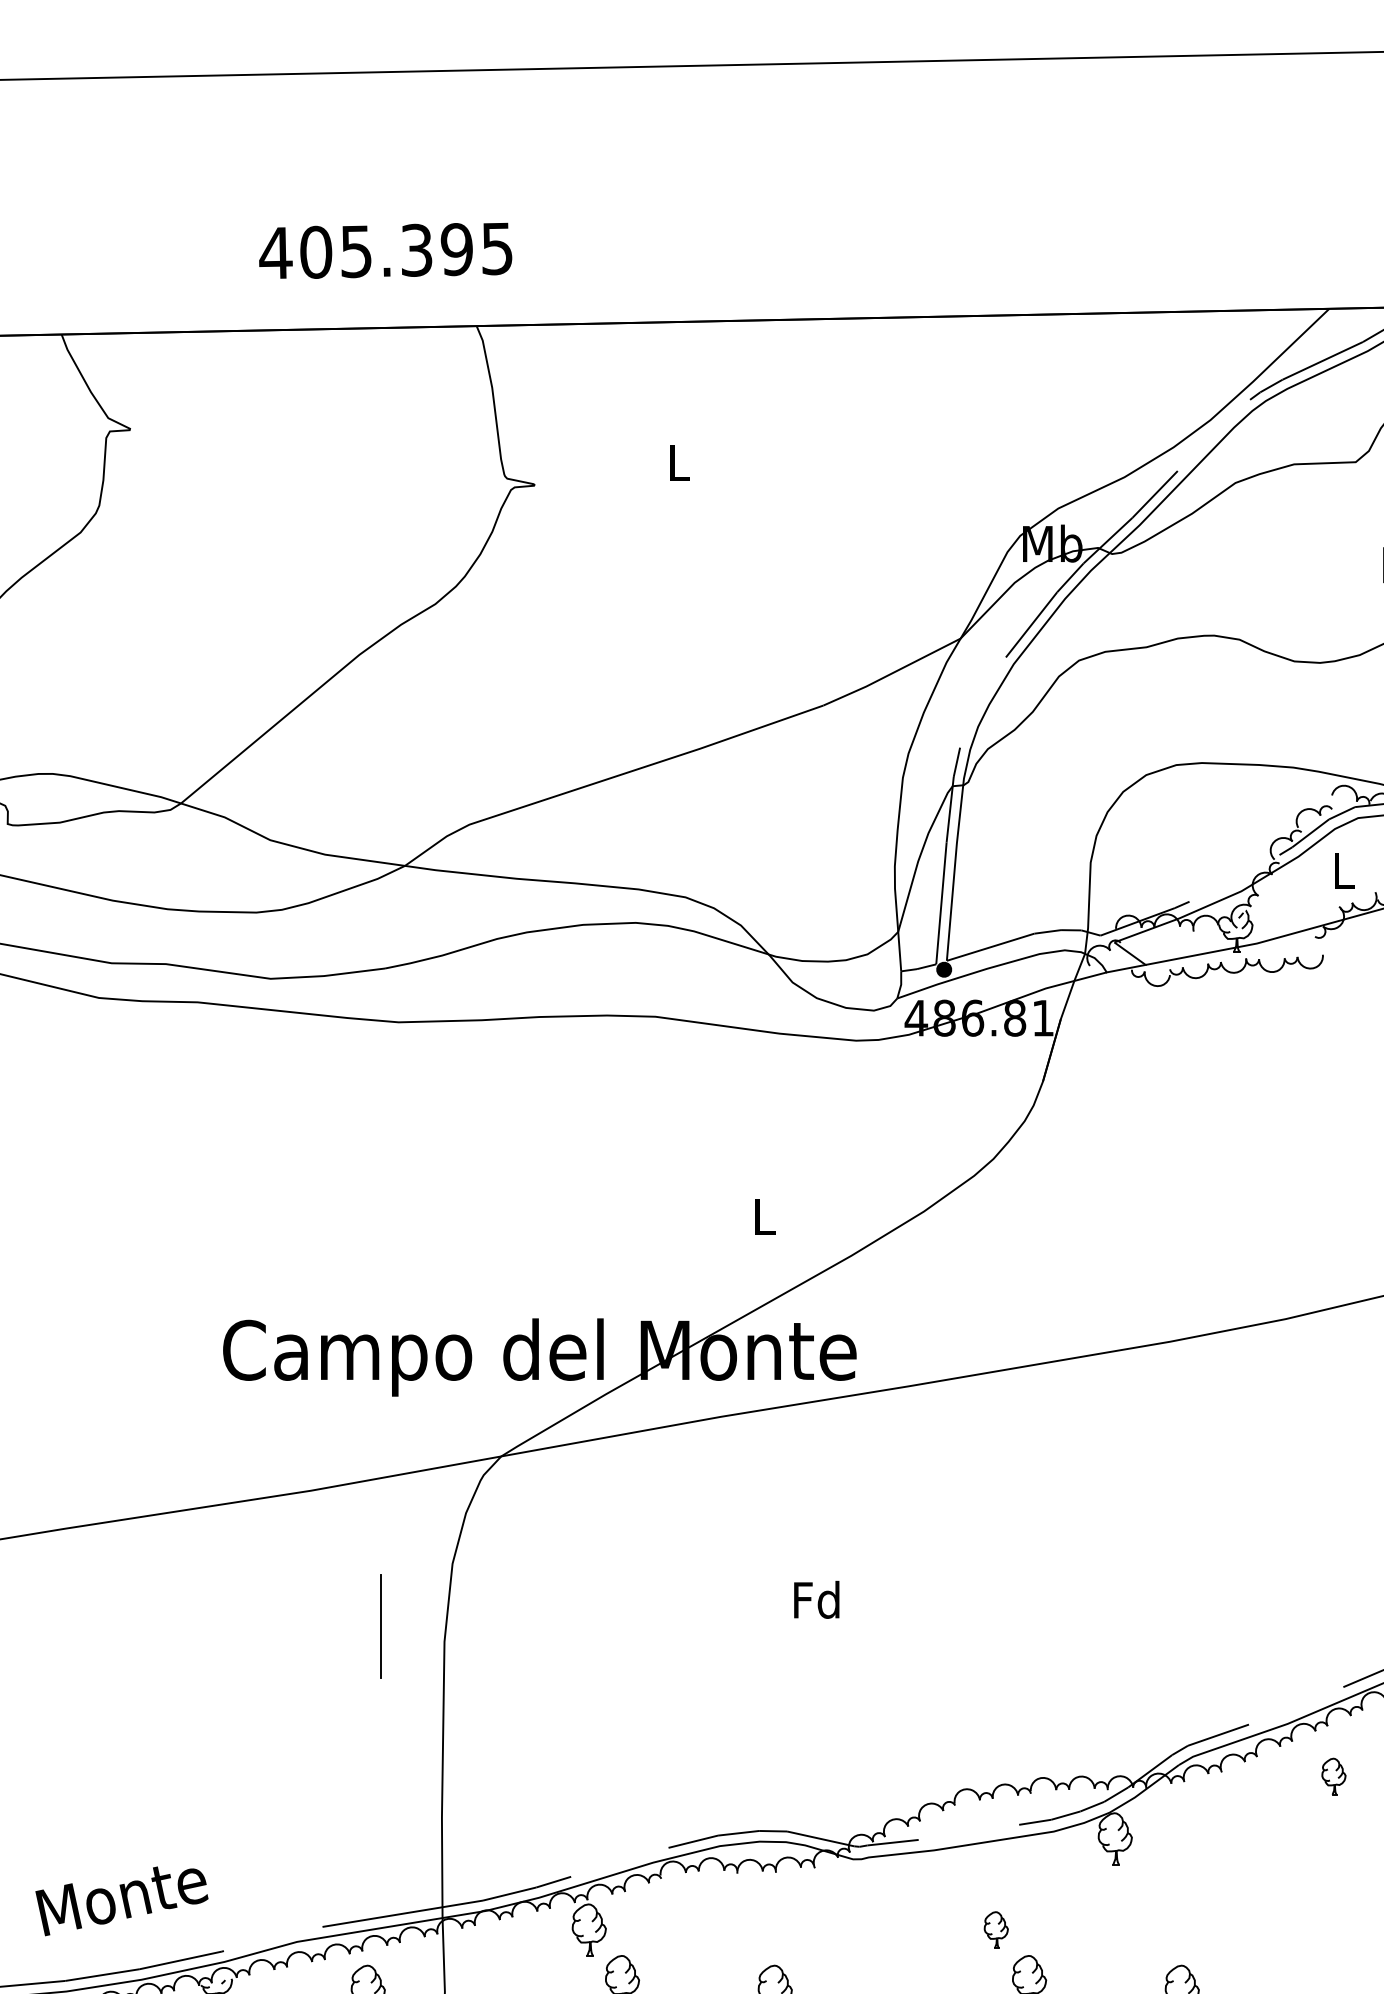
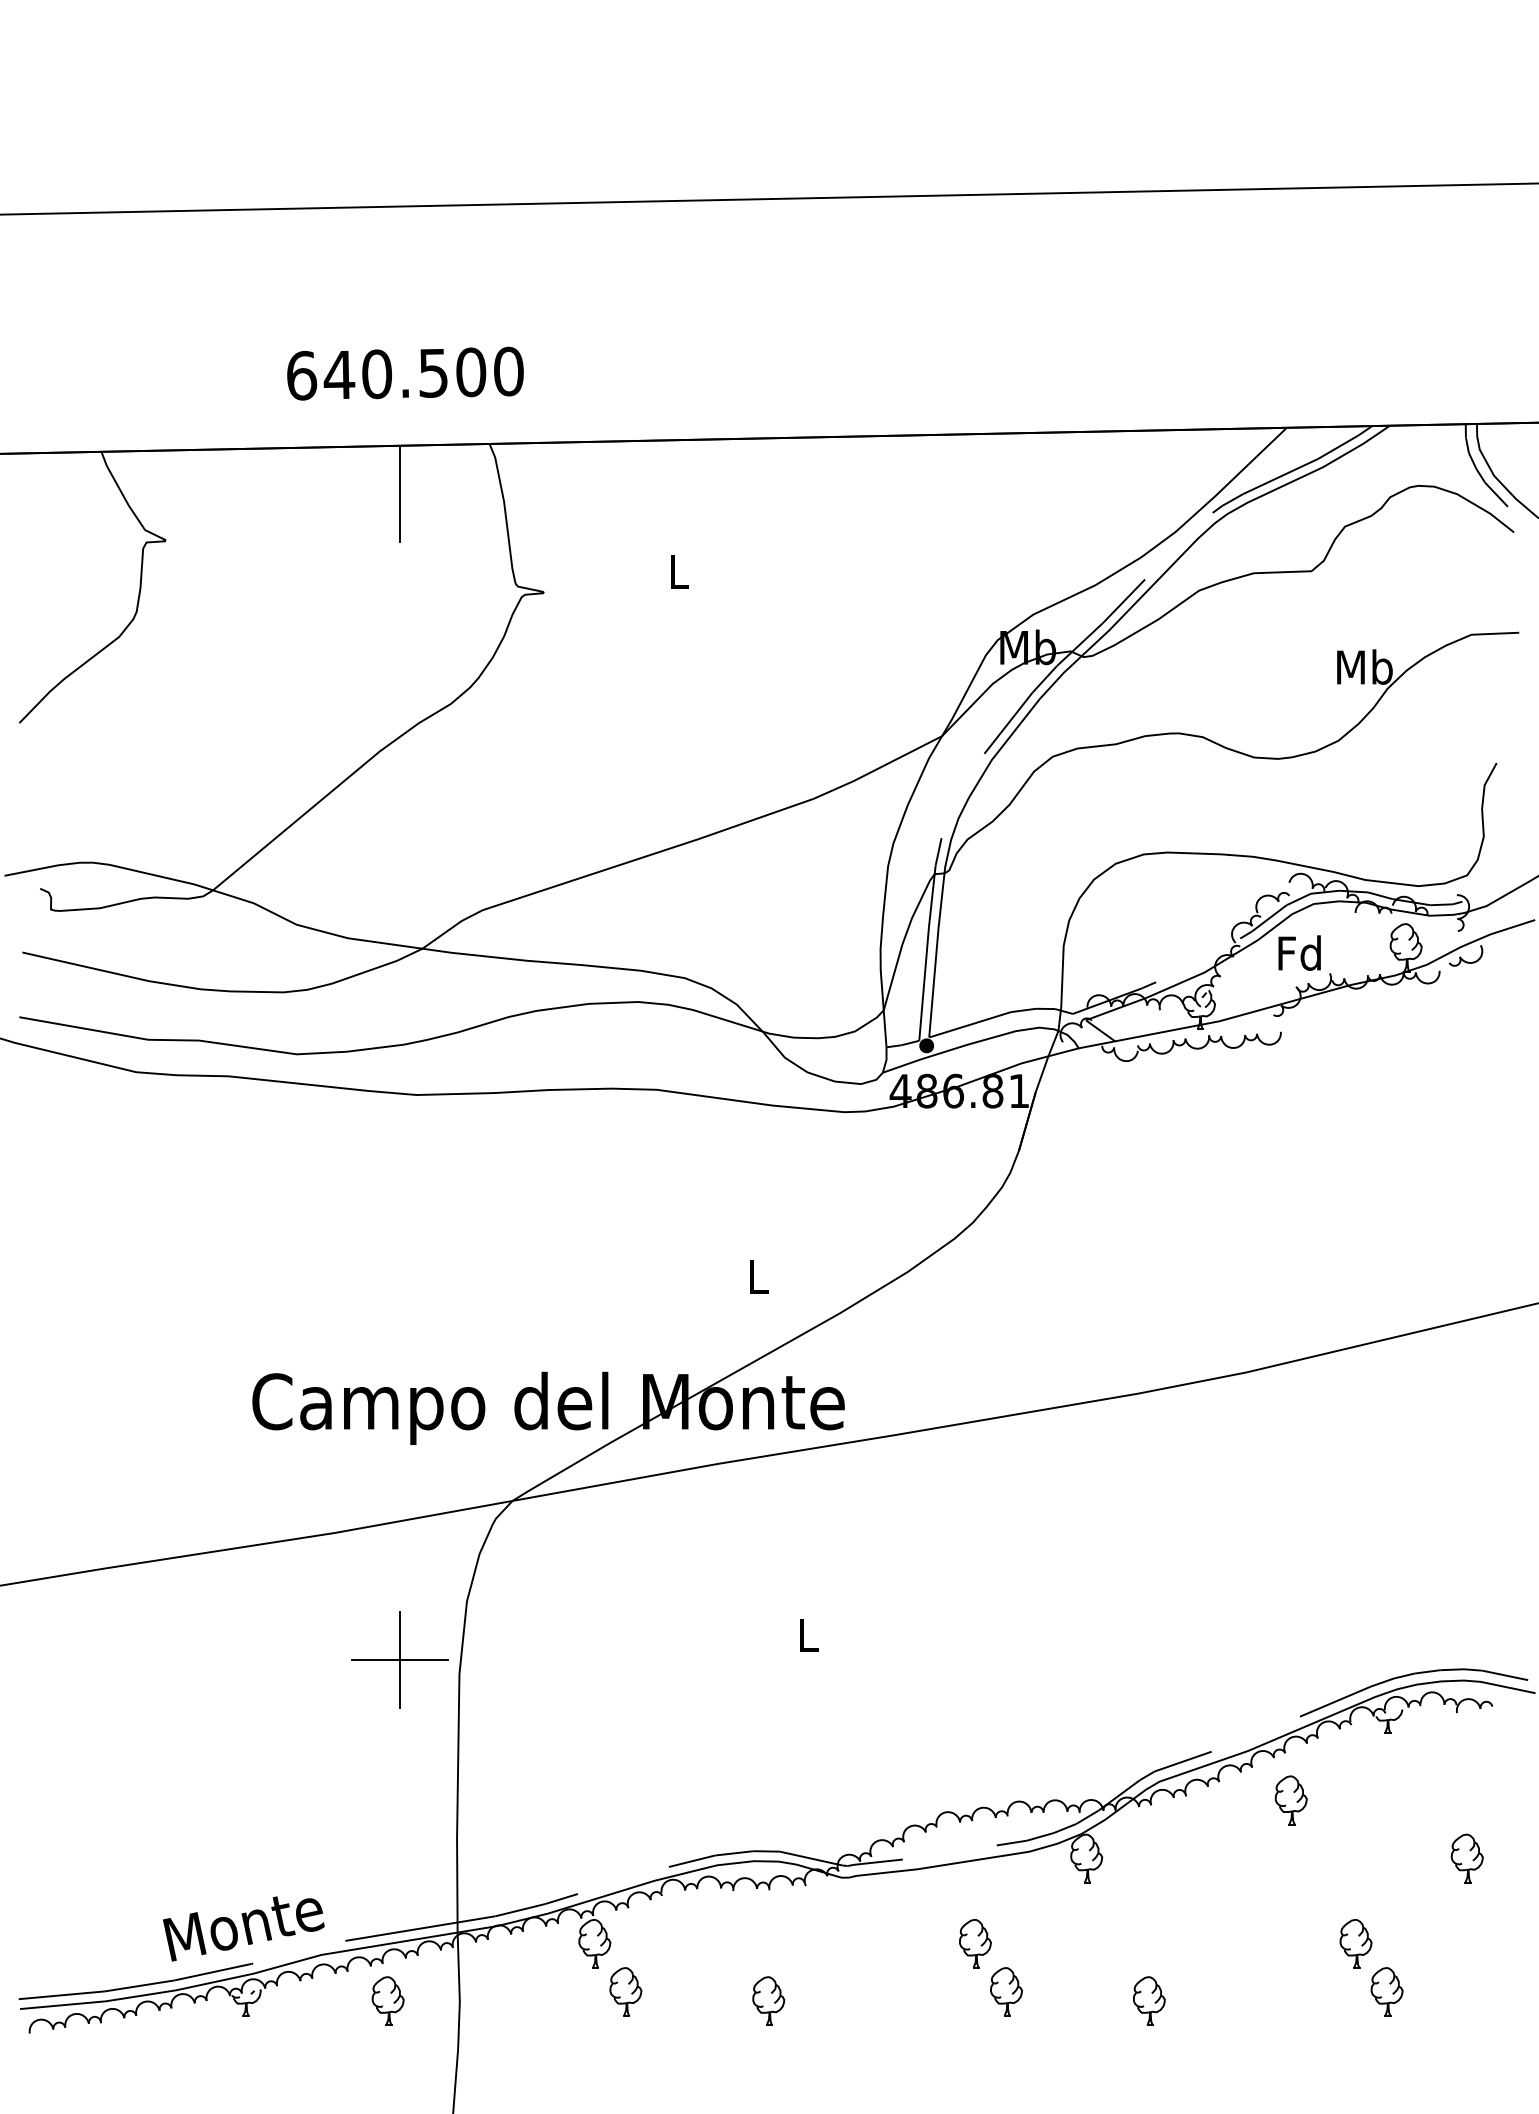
text: (385, 250) -> (404, 373), 405.395 -> 640.500
line: (381, 379) -> (400, 493), added
text: (1342, 869) -> (1299, 952), L -> Fd
text: (816, 1599) -> (807, 1634), Fd -> L
line: (381, 1625) -> (400, 1659), added
part: (1333, 1776) -> (1290, 1800), size x1.43
text: (121, 1900) -> (243, 1928), moved
part: (996, 1929) -> (975, 1943), size x1.43

